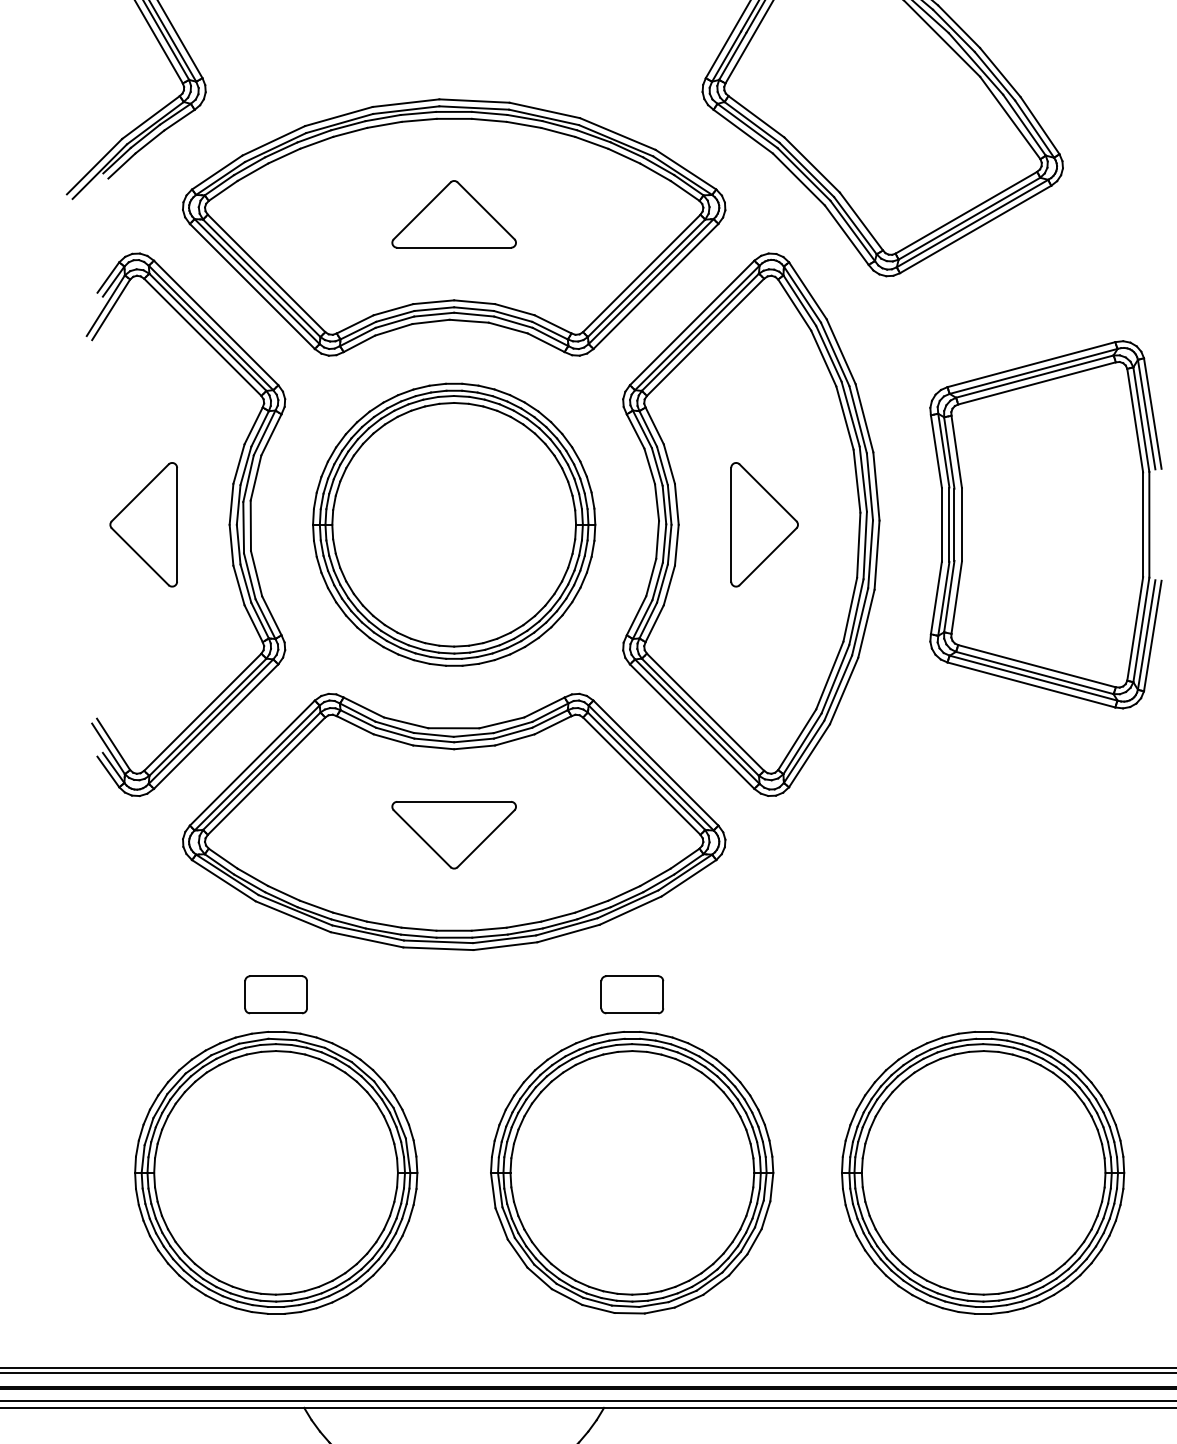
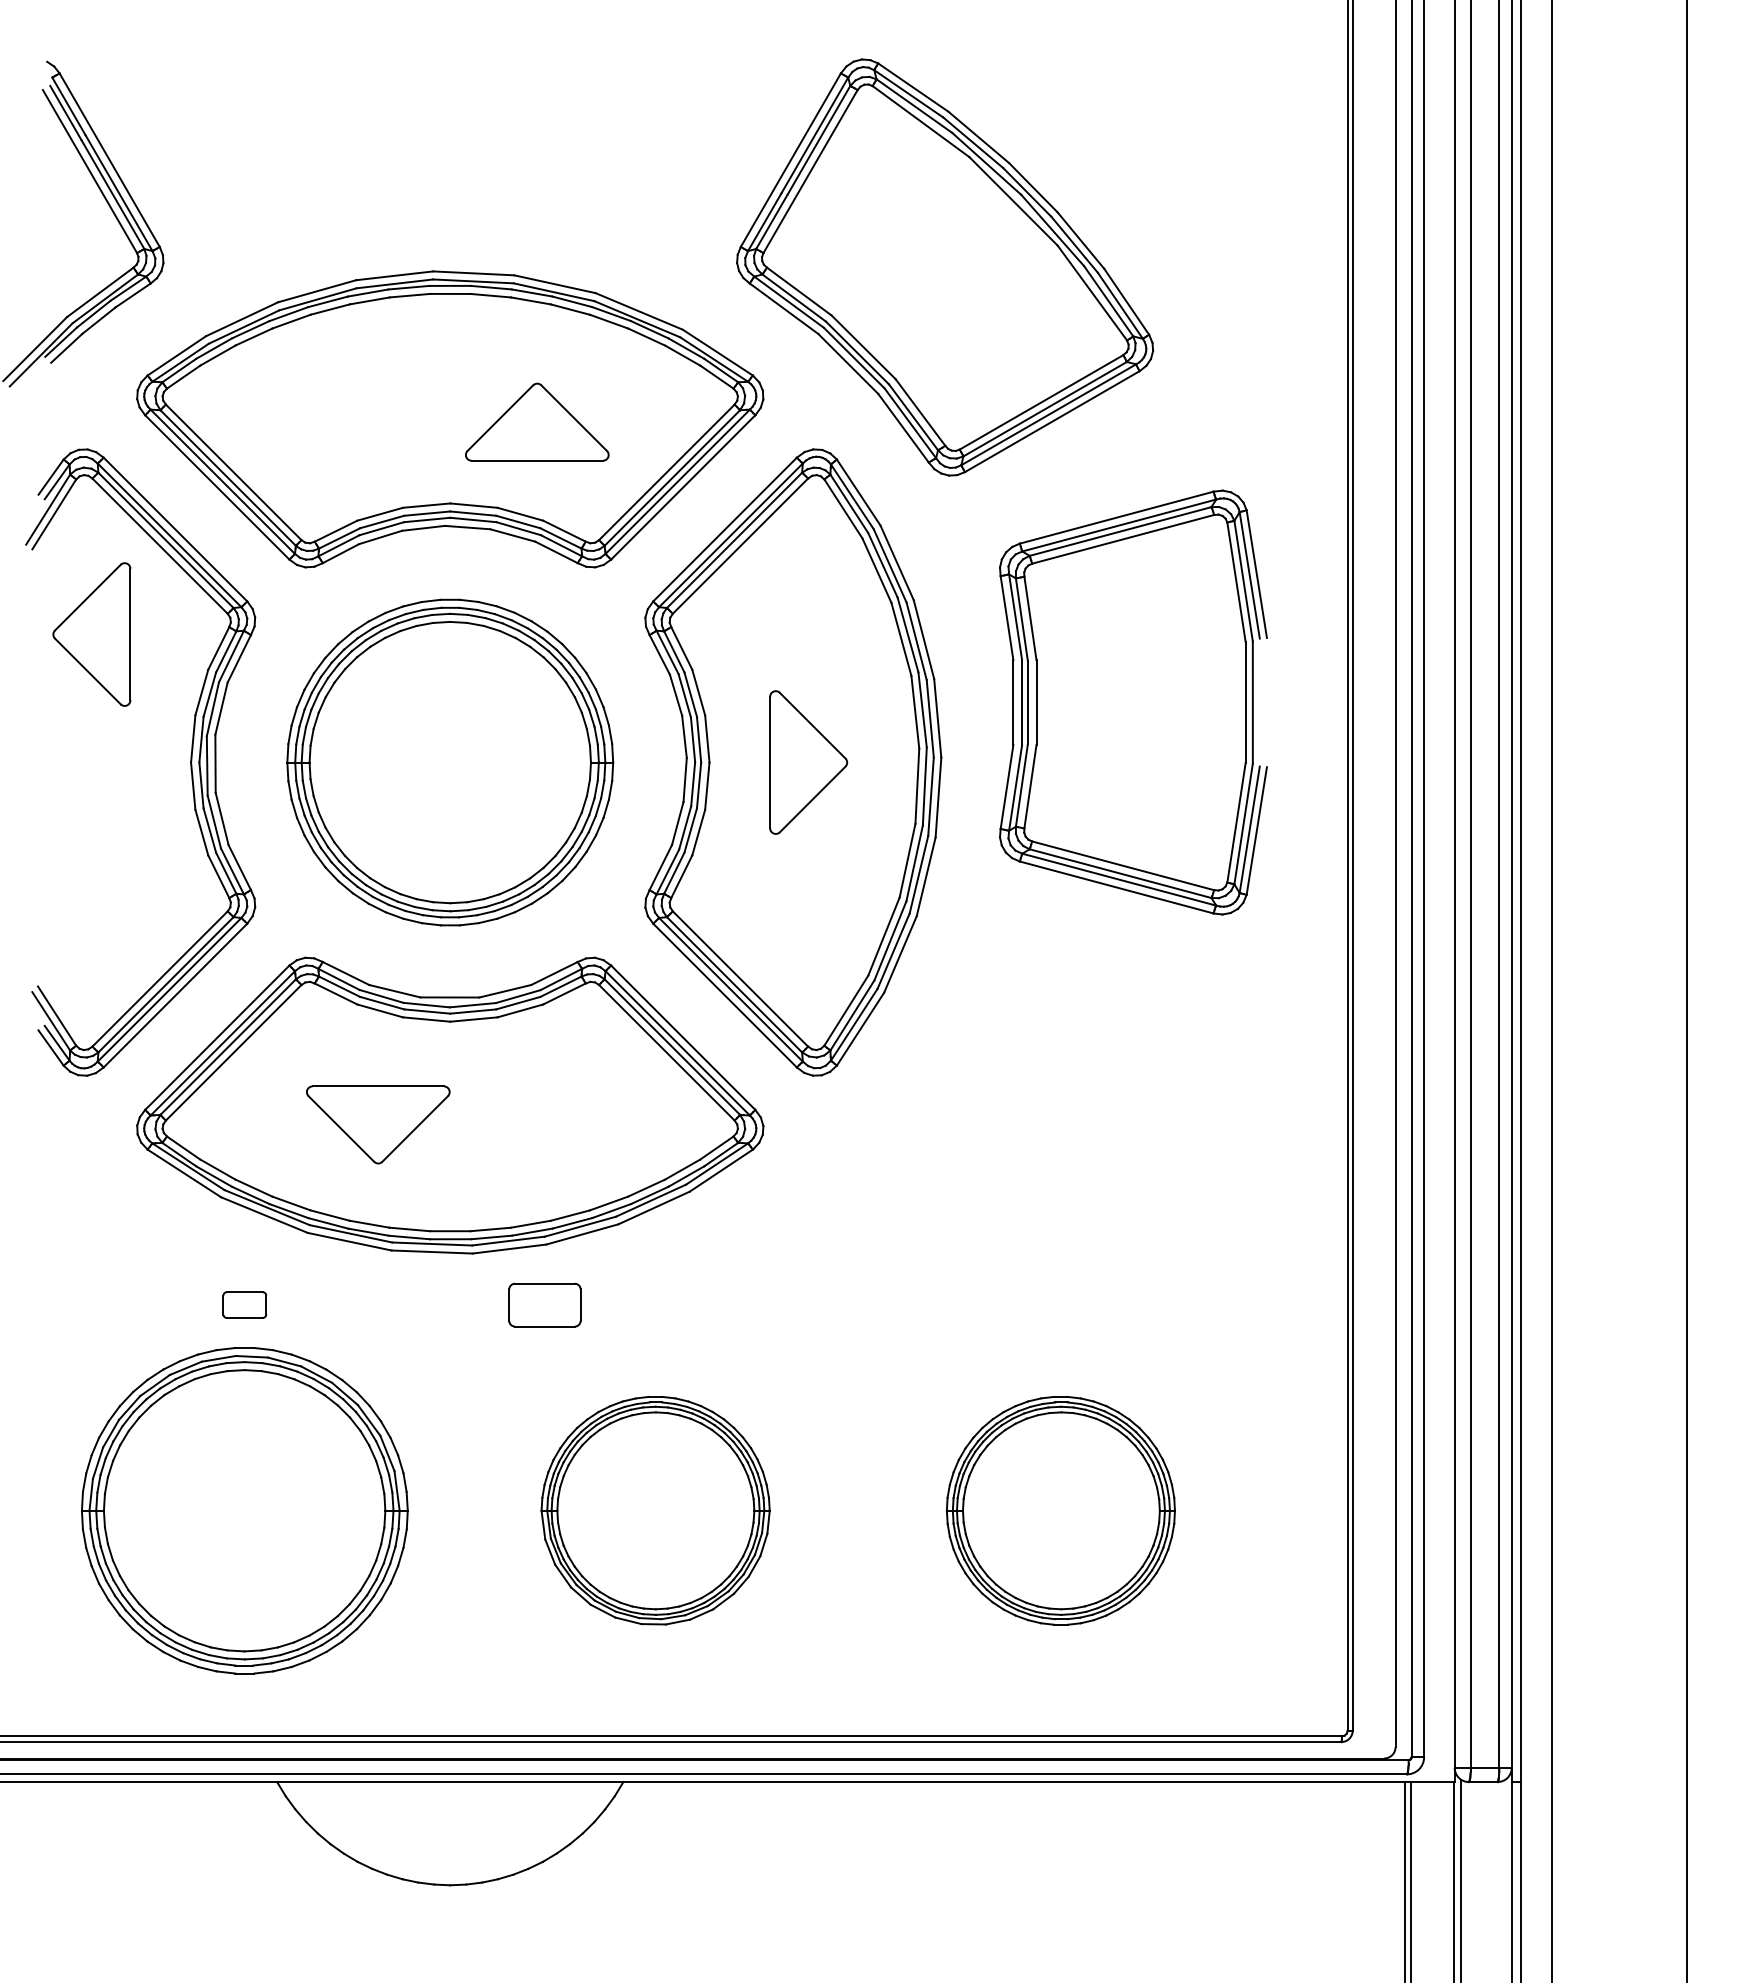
part: (454, 213) -> (537, 421), moved
part: (143, 524) -> (91, 634), moved
part: (1045, 524) -> (1133, 702), moved
part: (454, 834) -> (378, 1124), moved
part: (275, 994) -> (244, 1304), size x0.6
part: (631, 994) -> (544, 1304), moved
part: (631, 1172) -> (655, 1510), size x0.7
part: (982, 1172) -> (1060, 1510), size x0.7

